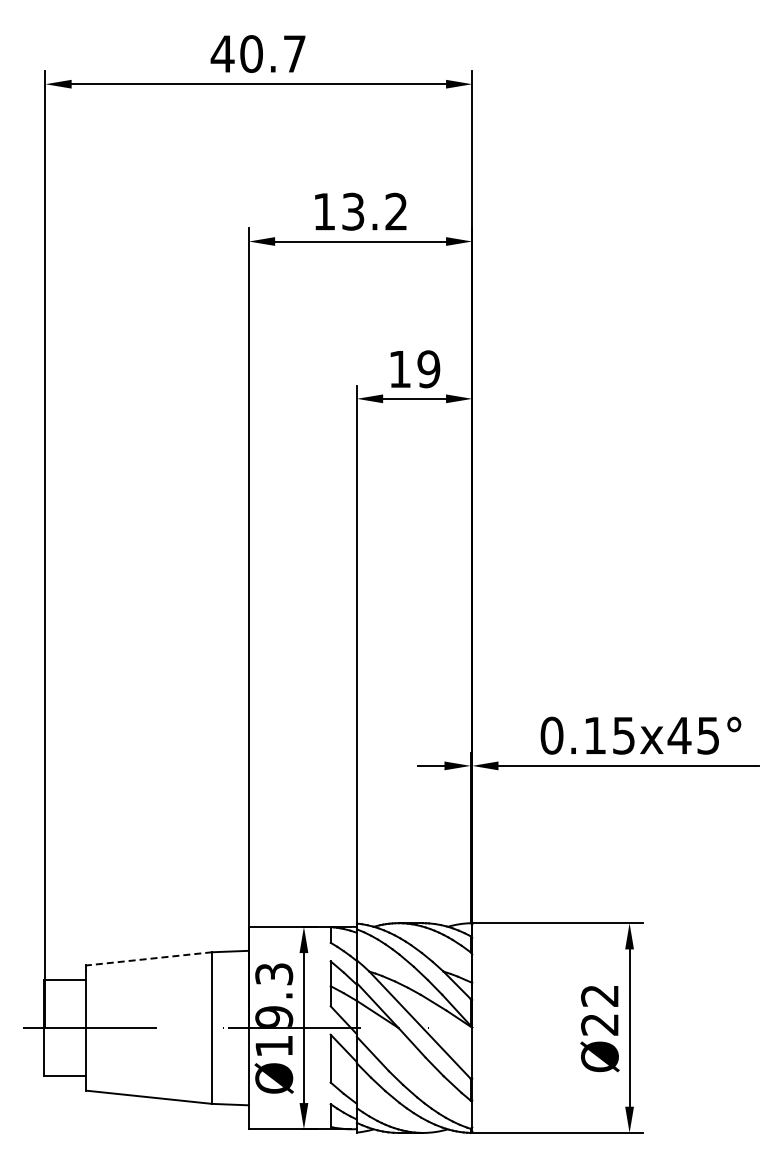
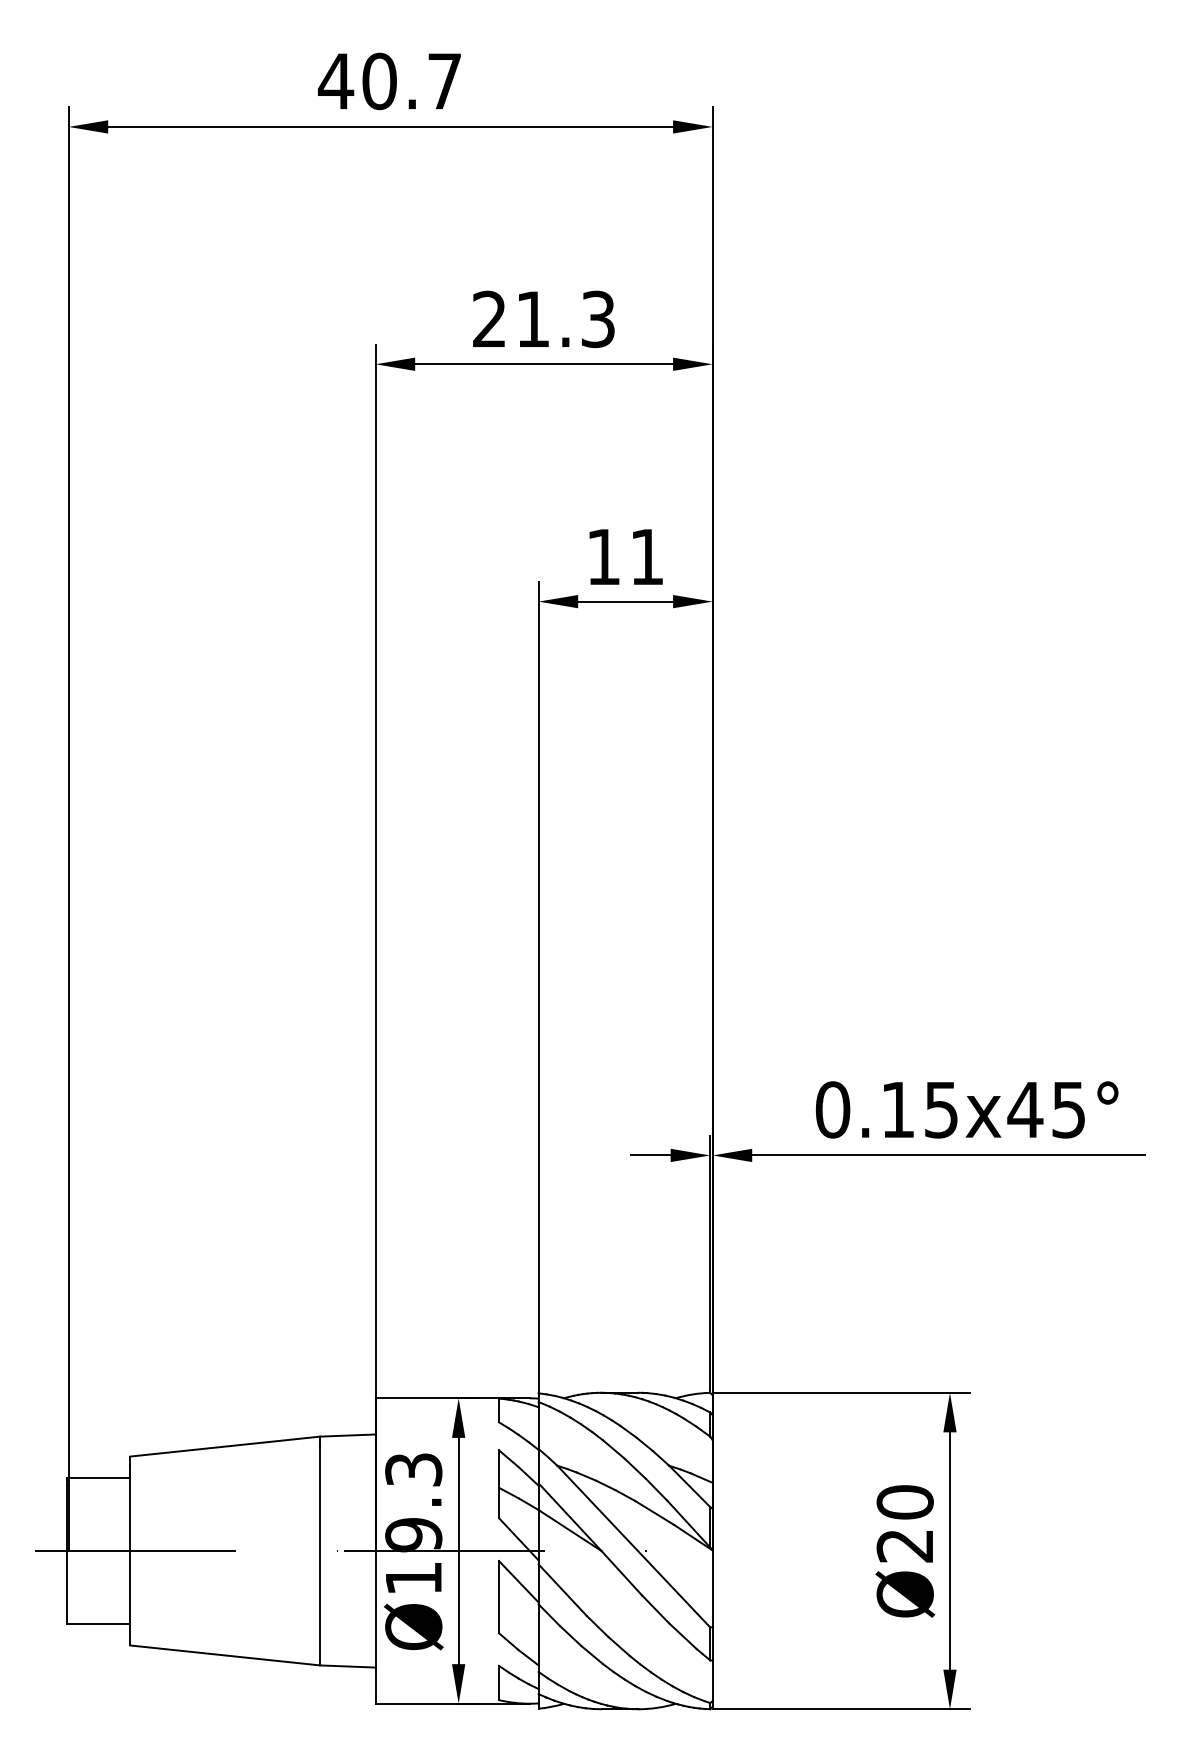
text: (360, 211) -> (543, 318), 13.2 -> 21.3
text: (428, 369) -> (646, 557), 19 -> 11
line: (148, 958) -> (224, 1446), dashed -> solid
text: (599, 995) -> (904, 1501), Ø22 -> Ø20

